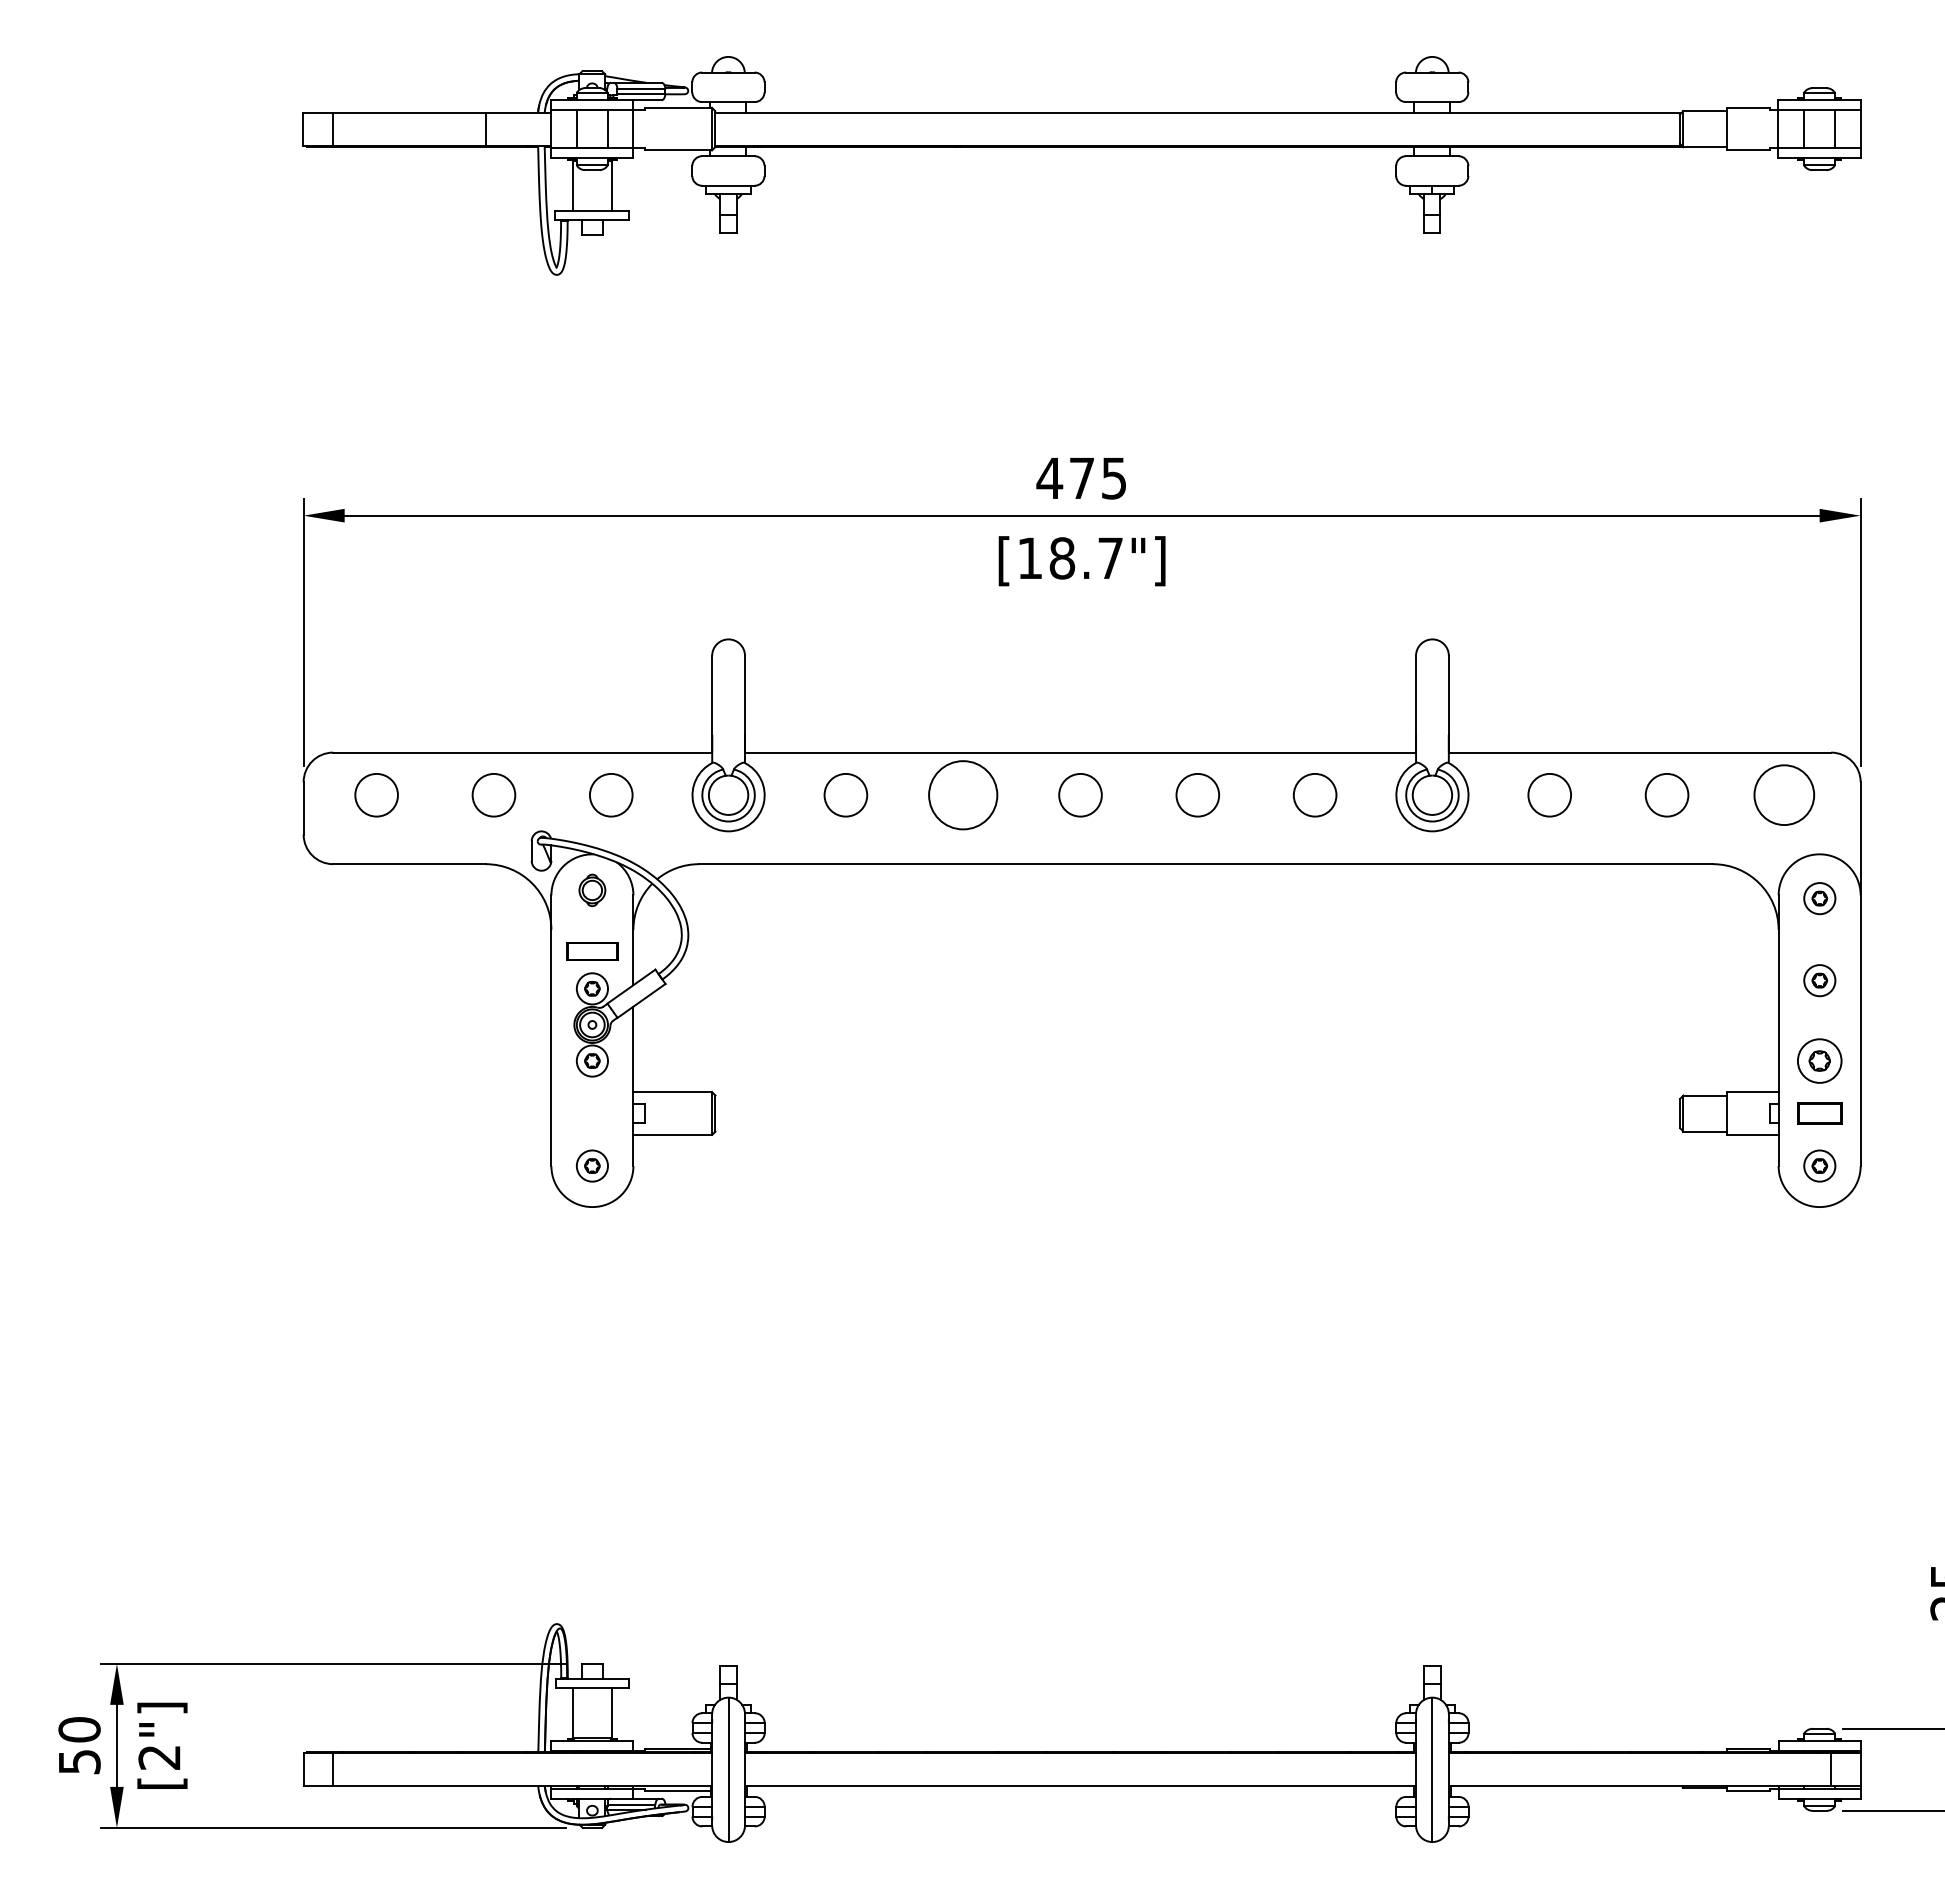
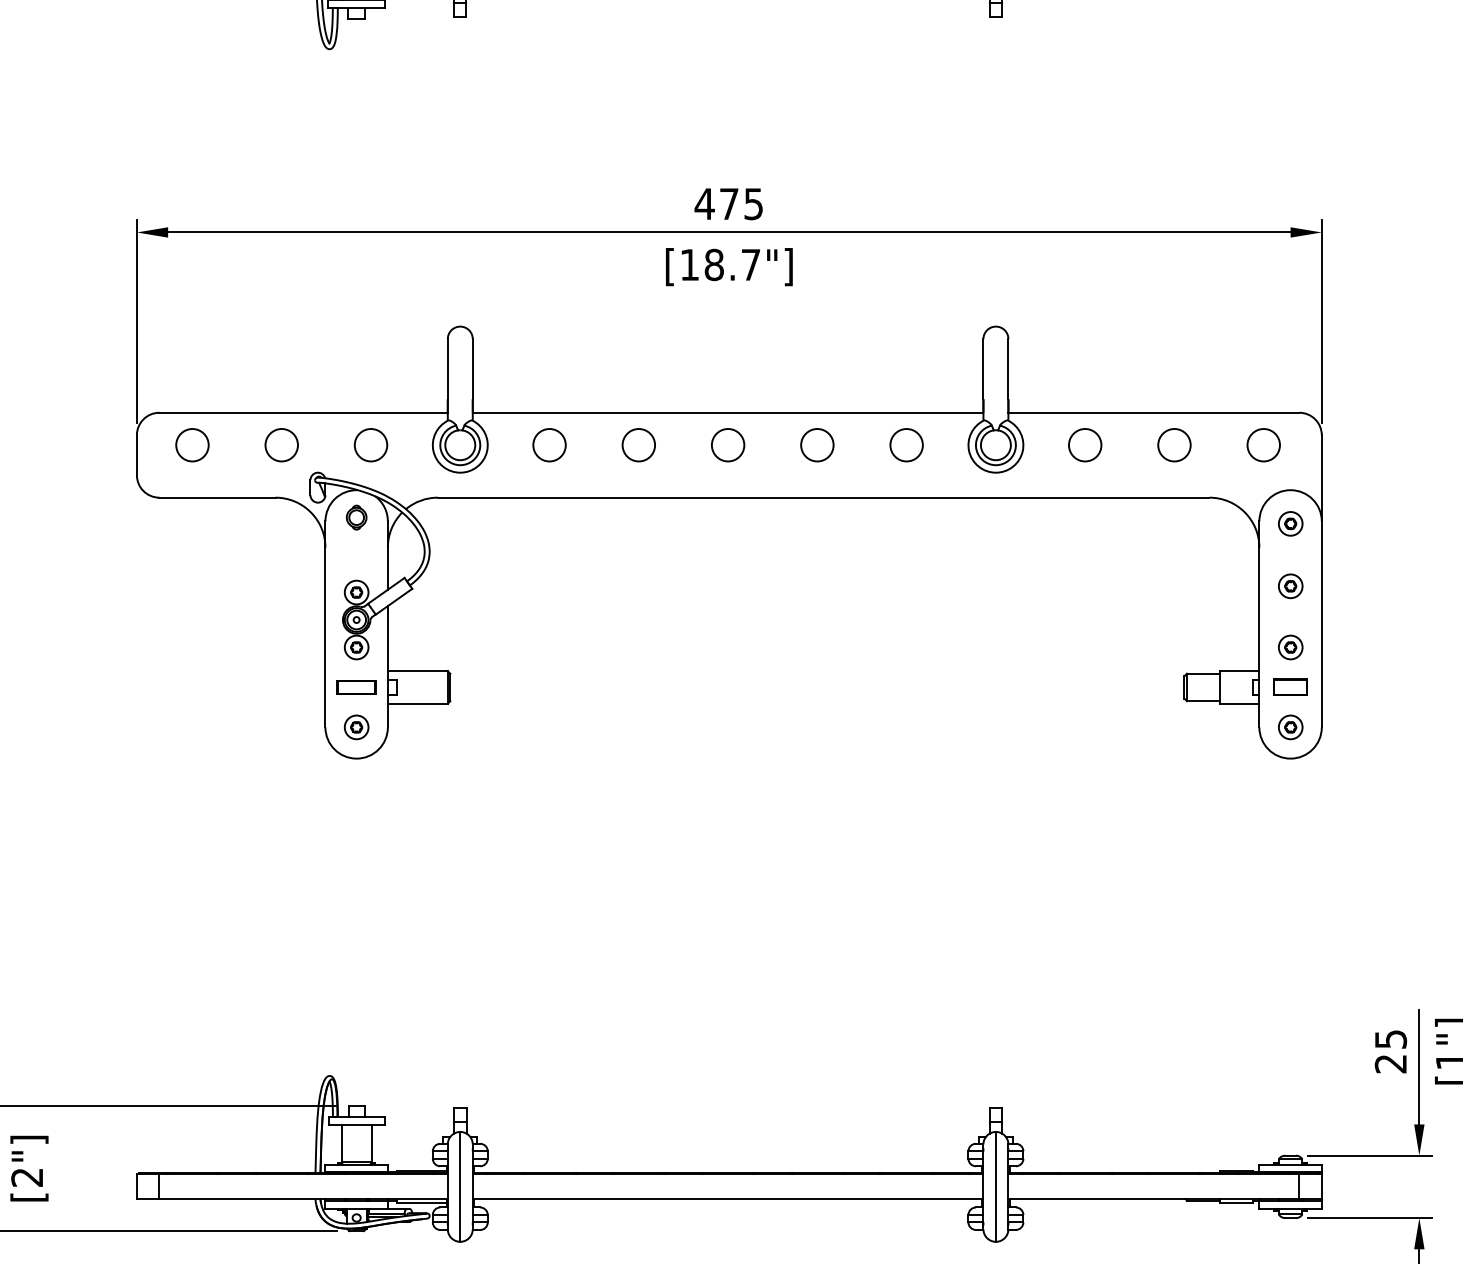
circle: (962, 794) -> (638, 444), size x0.62
circle: (1784, 795) -> (1263, 445), size x0.71
part: (592, 951) -> (356, 687), moved
part: (1819, 1060) -> (1290, 647), size x0.71

